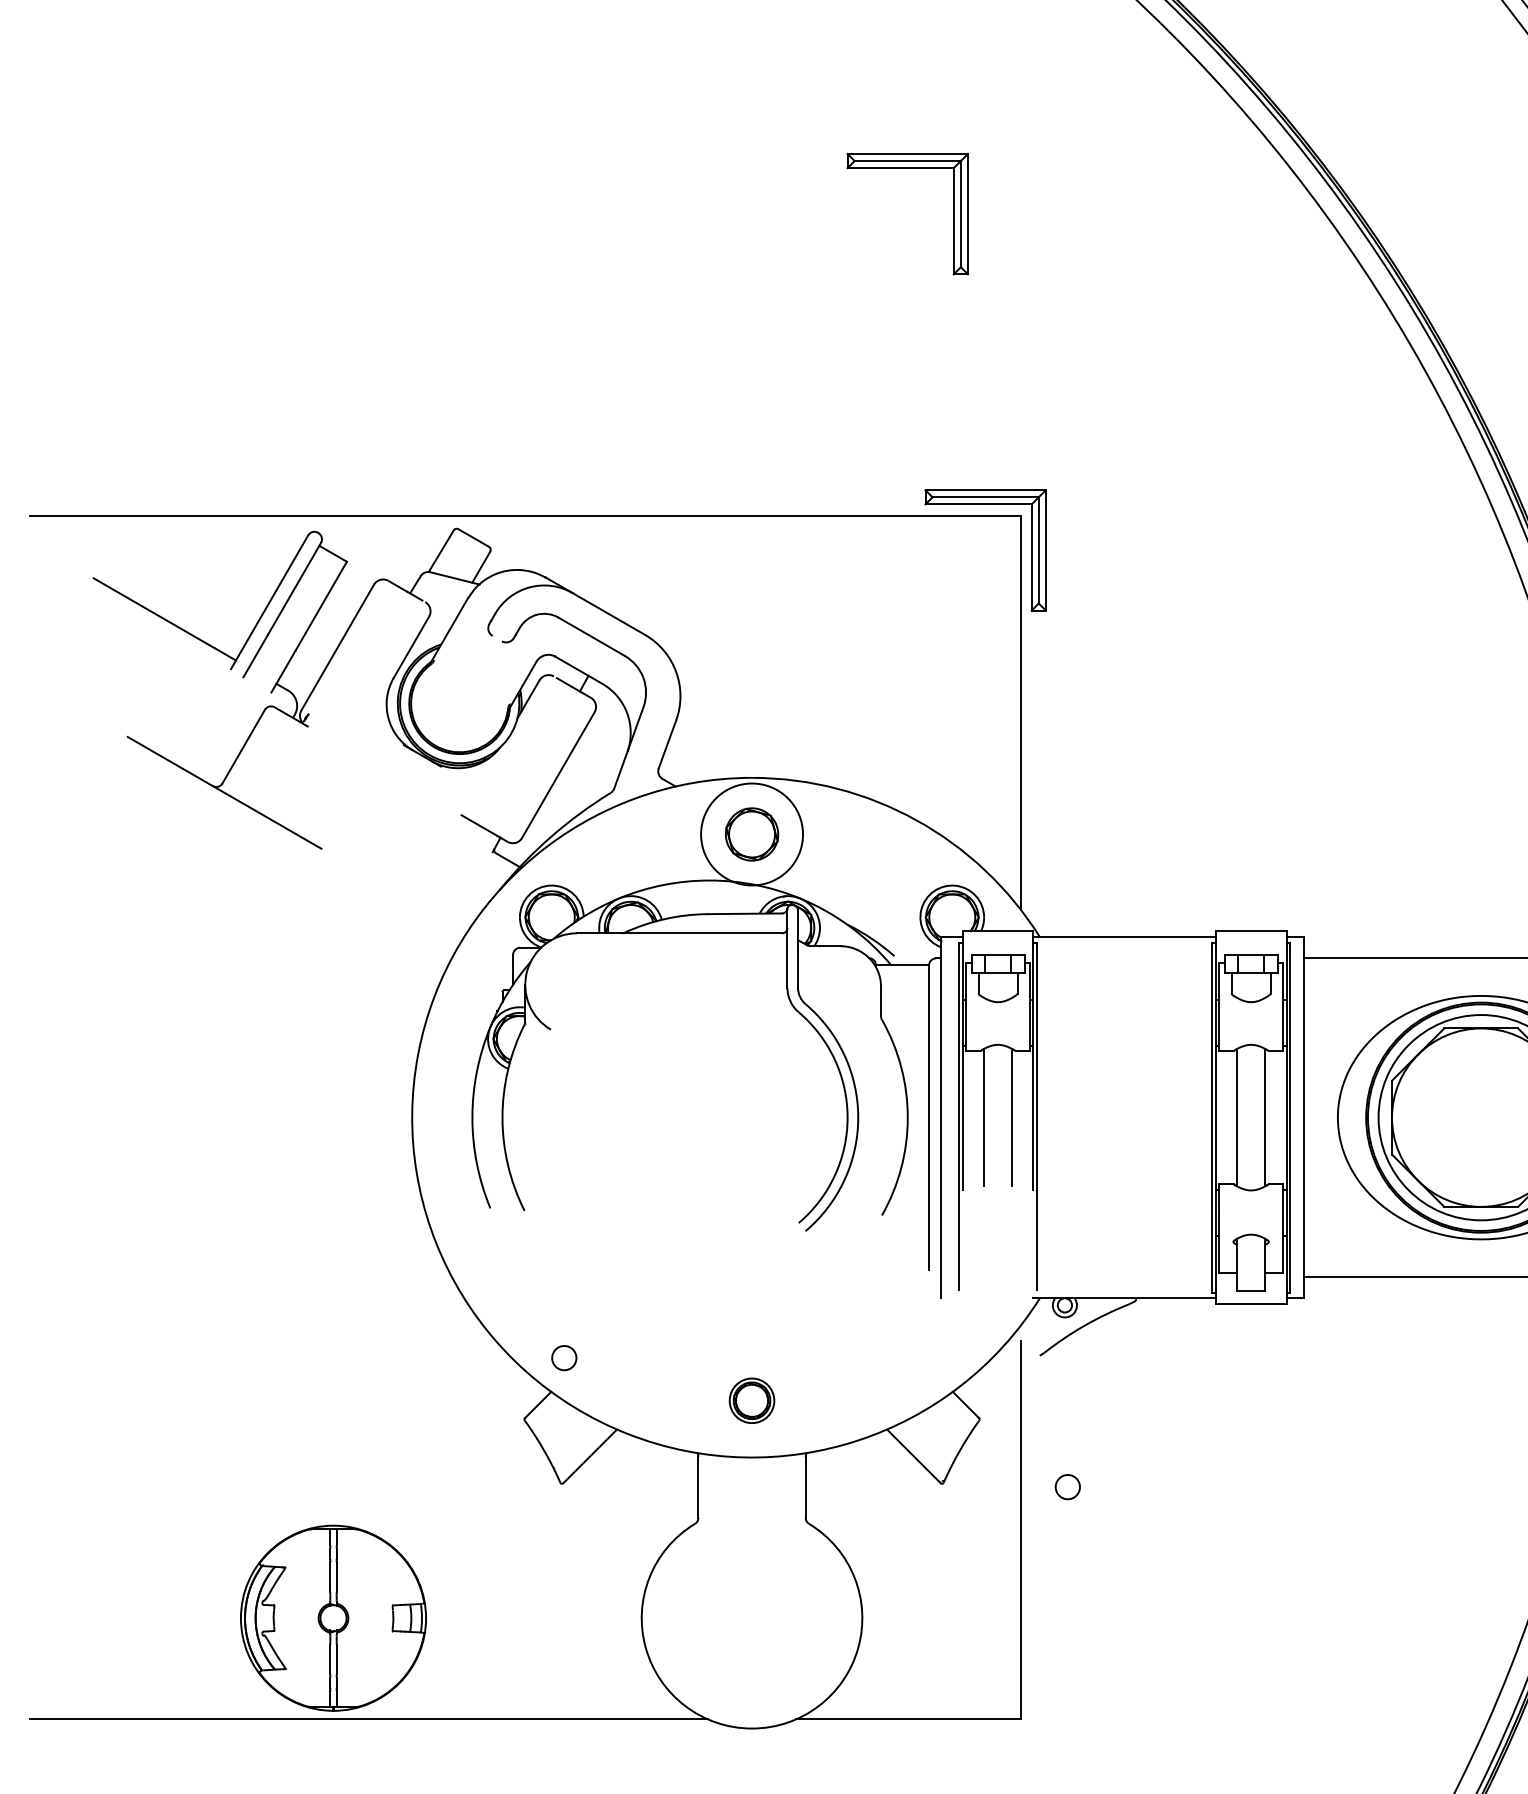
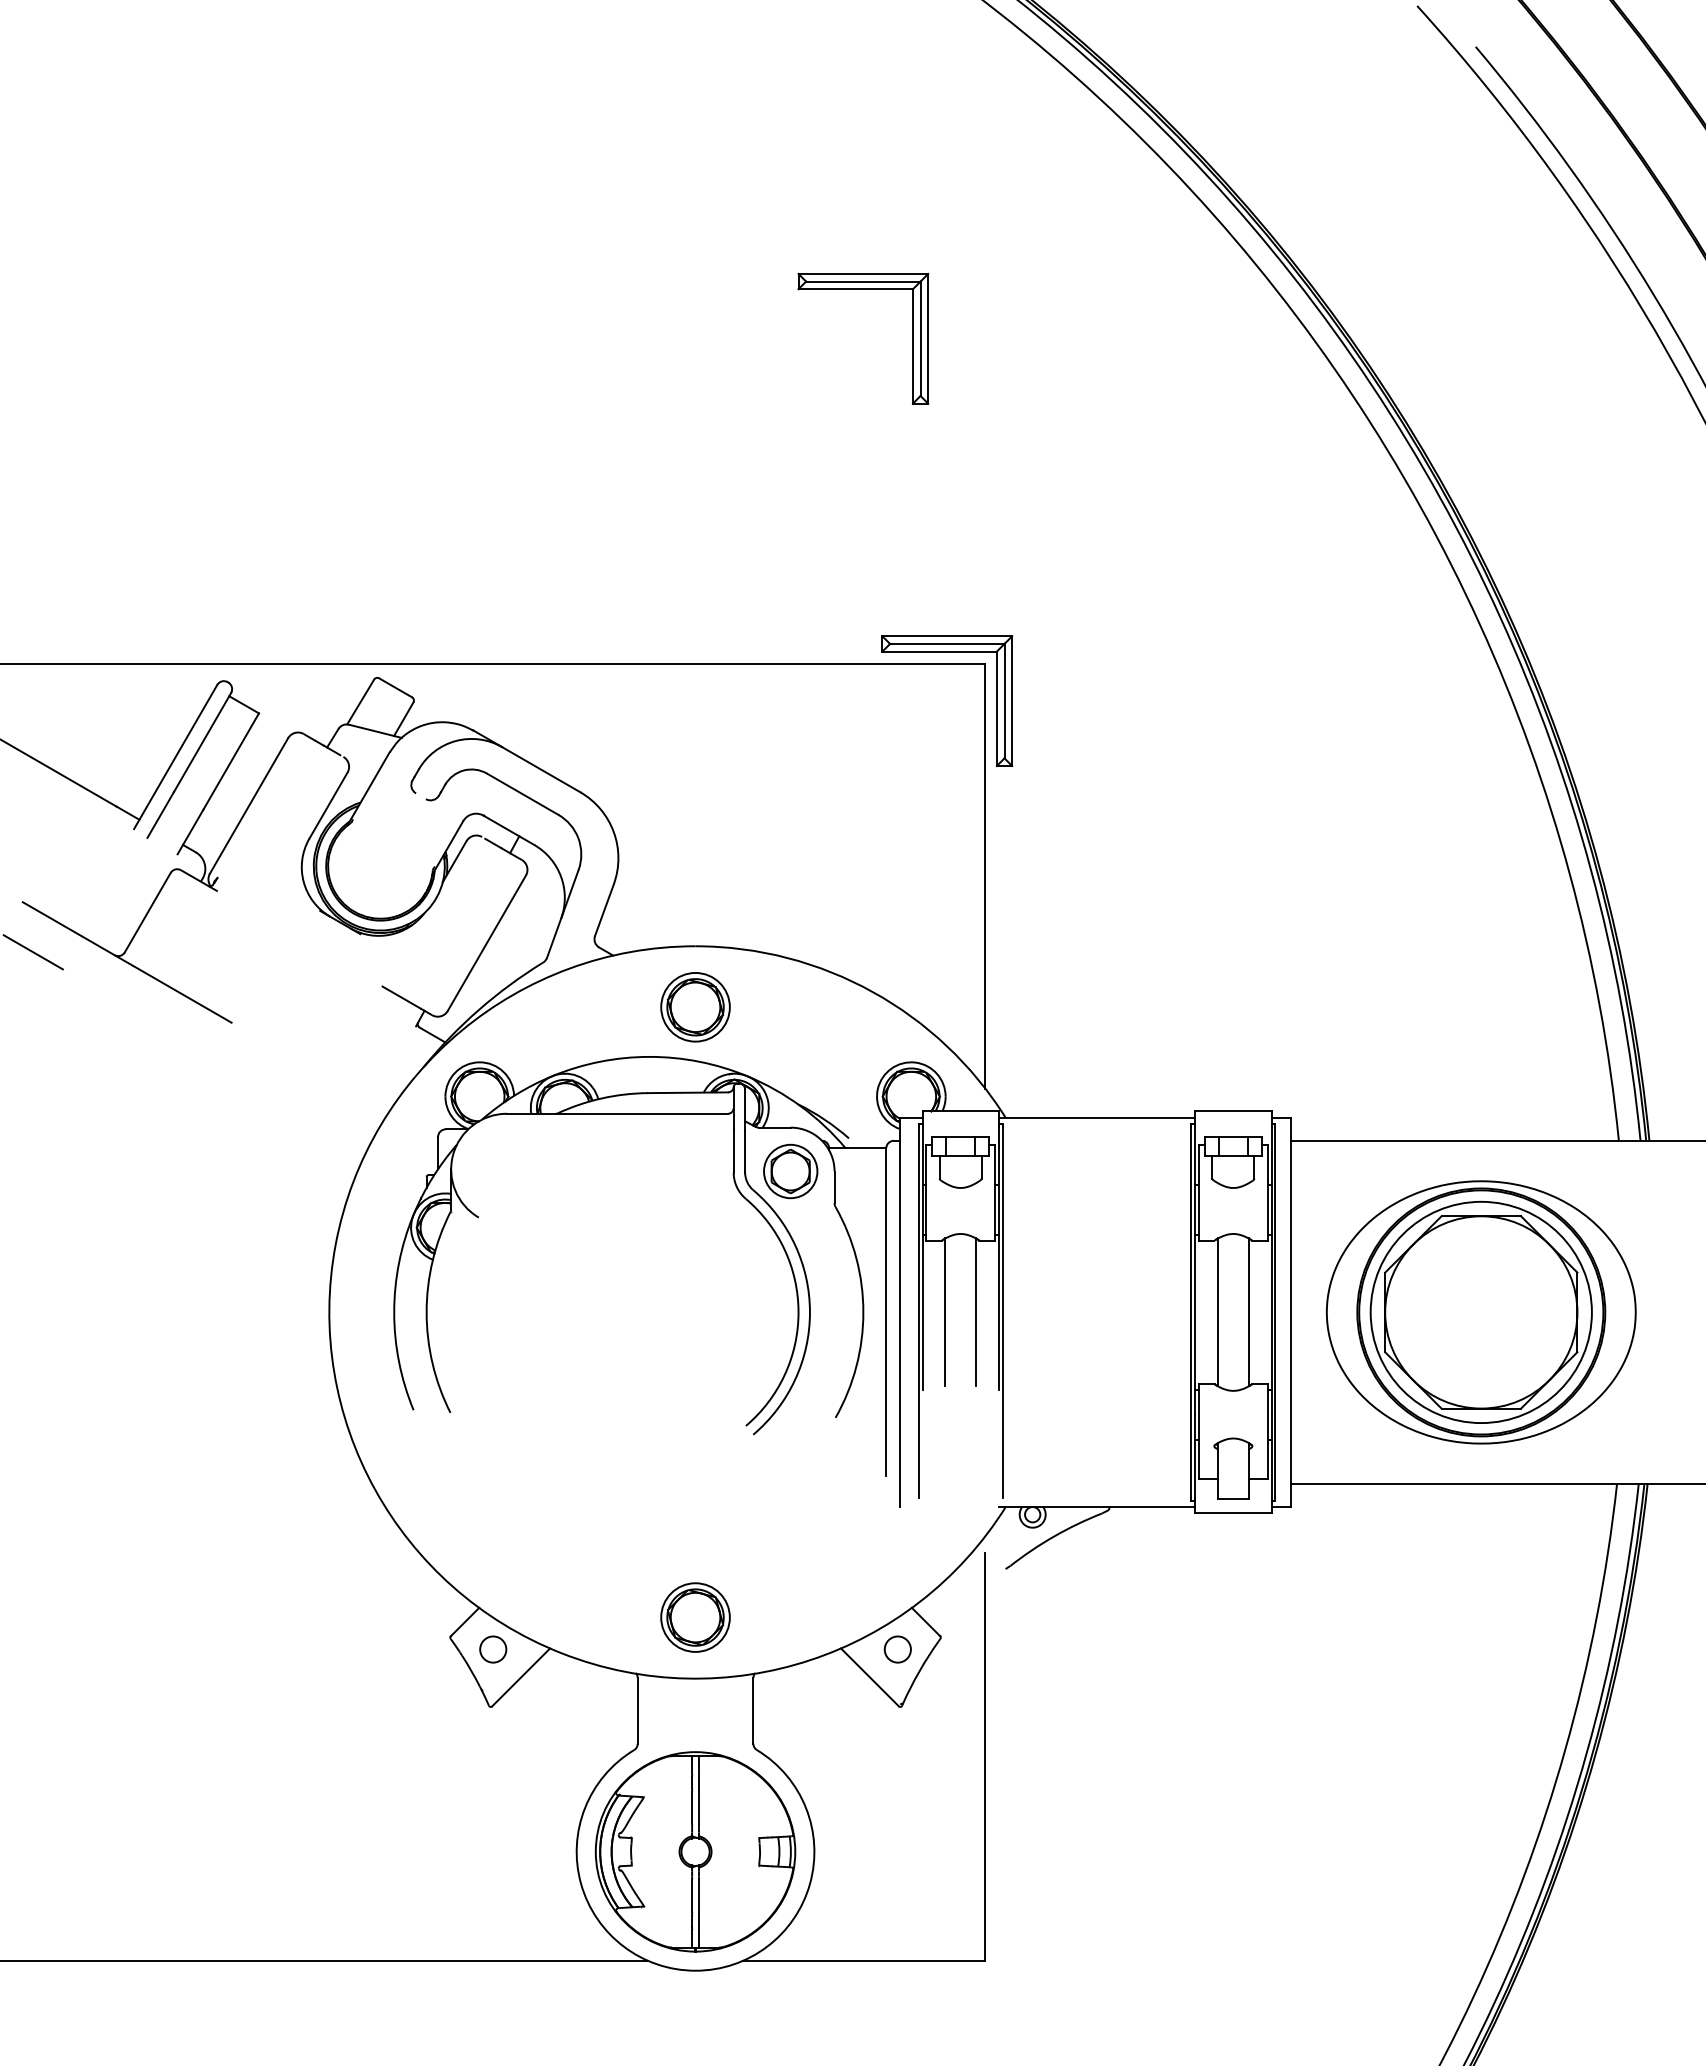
line: (136, 783) -> (32, 952), added
circle: (752, 833) -> (695, 1006), size x0.62
part: (840, 986) -> (790, 1171), added
circle: (564, 1358) -> (493, 1649), moved
part: (752, 1400) -> (695, 1617), size x1.43
circle: (1067, 1487) -> (897, 1649), moved
part: (333, 1617) -> (695, 1851), moved

